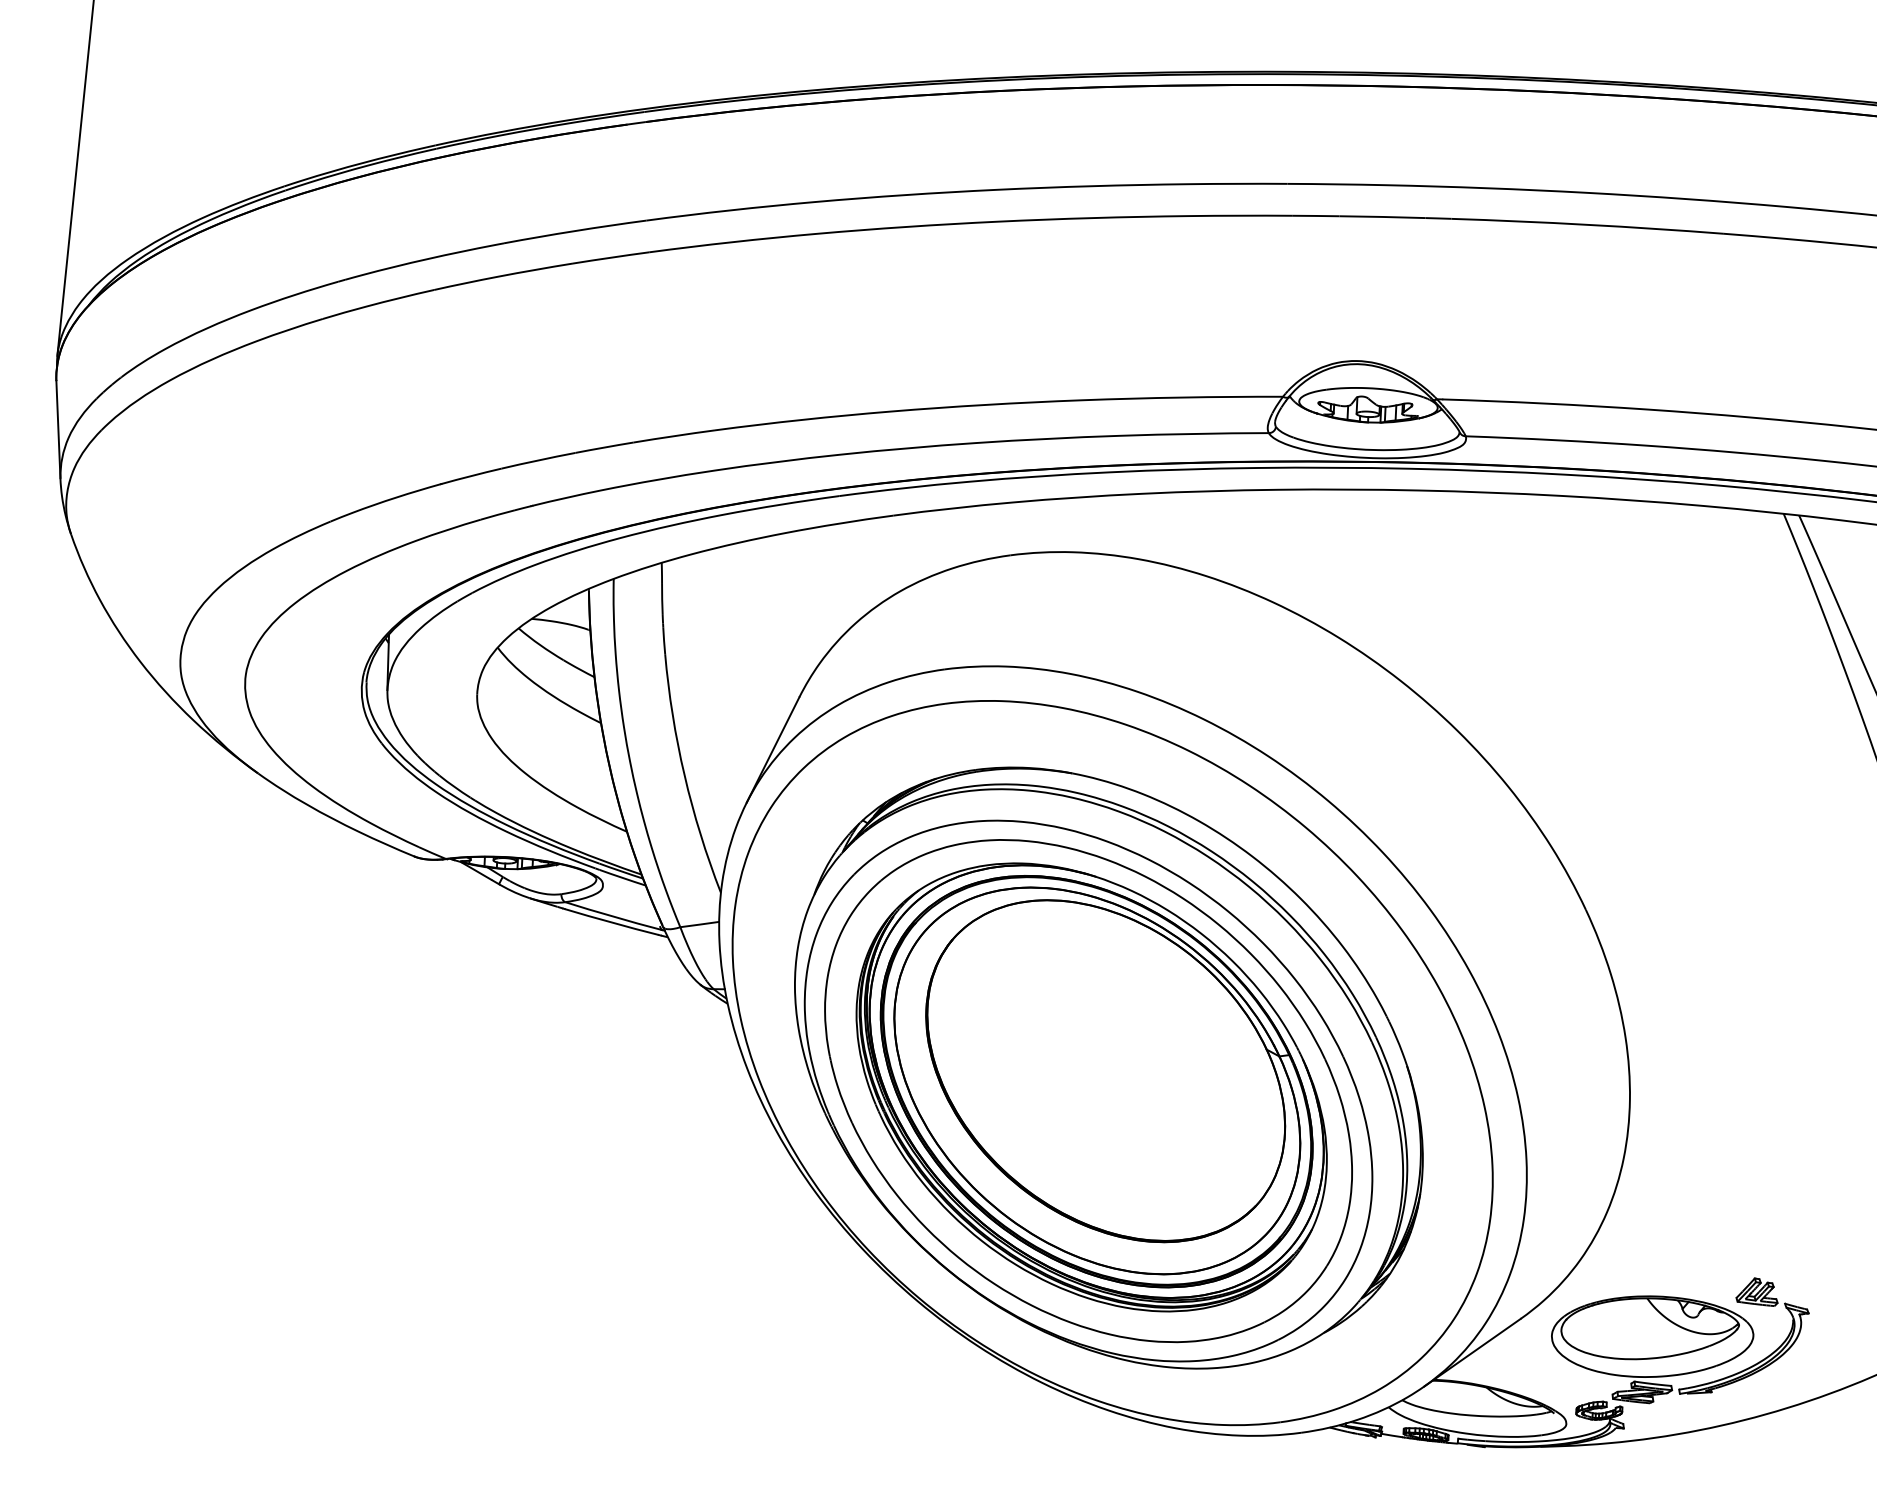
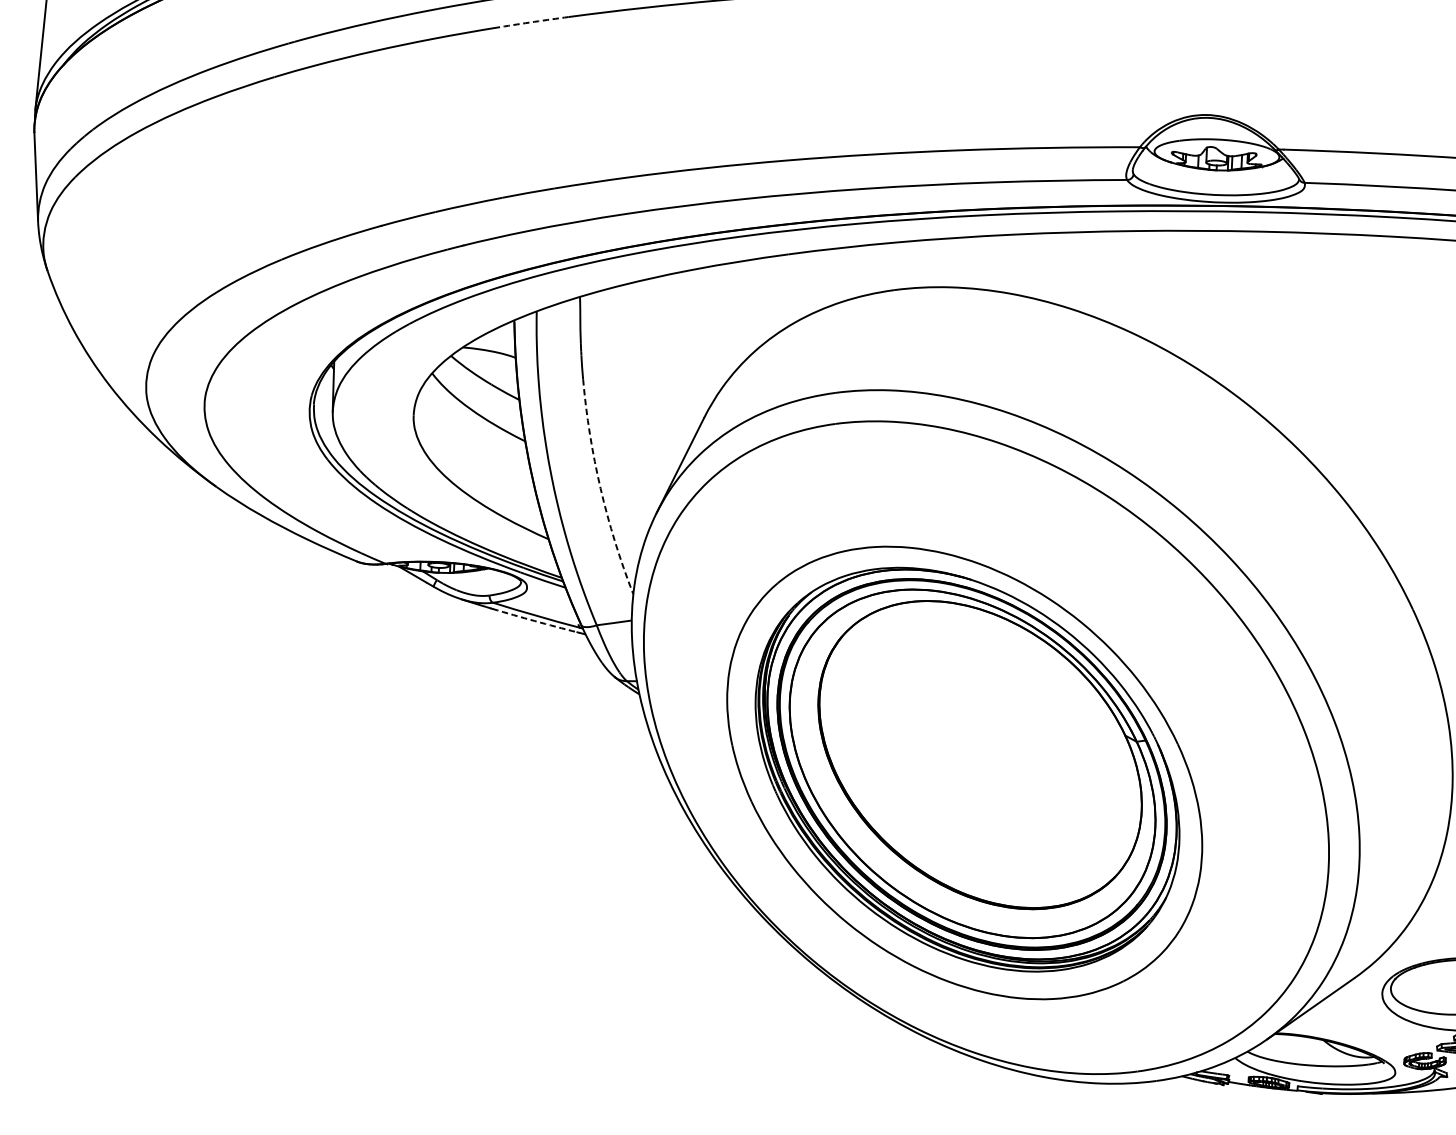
arc: (611, 257) -> (534, 21), solid -> dashed
arc: (684, 775) -> (600, 488), solid -> dashed
arc: (611, 922) -> (534, 621), solid -> dashed
part: (1108, 1067) -> (982, 751), removed

